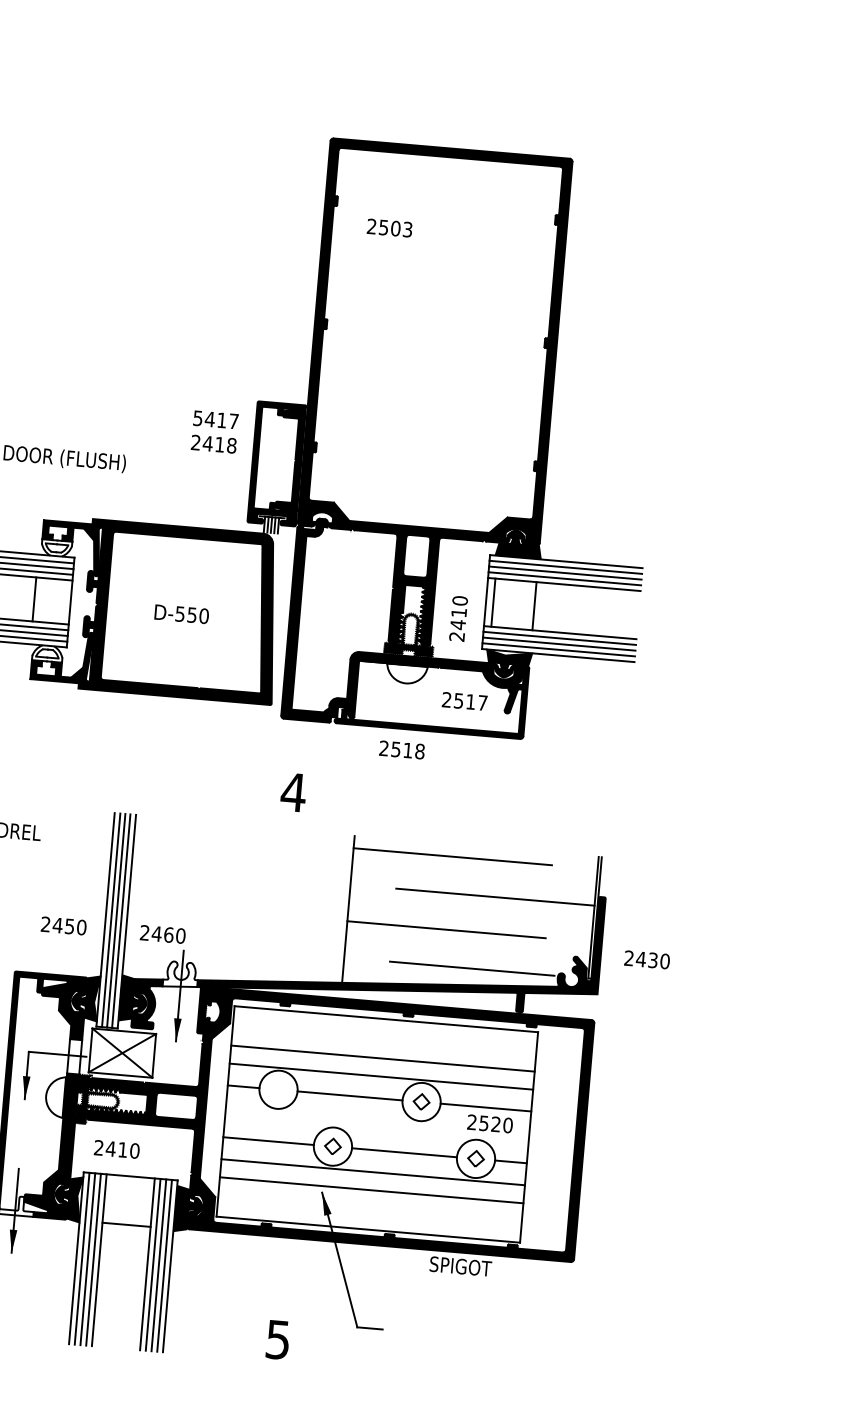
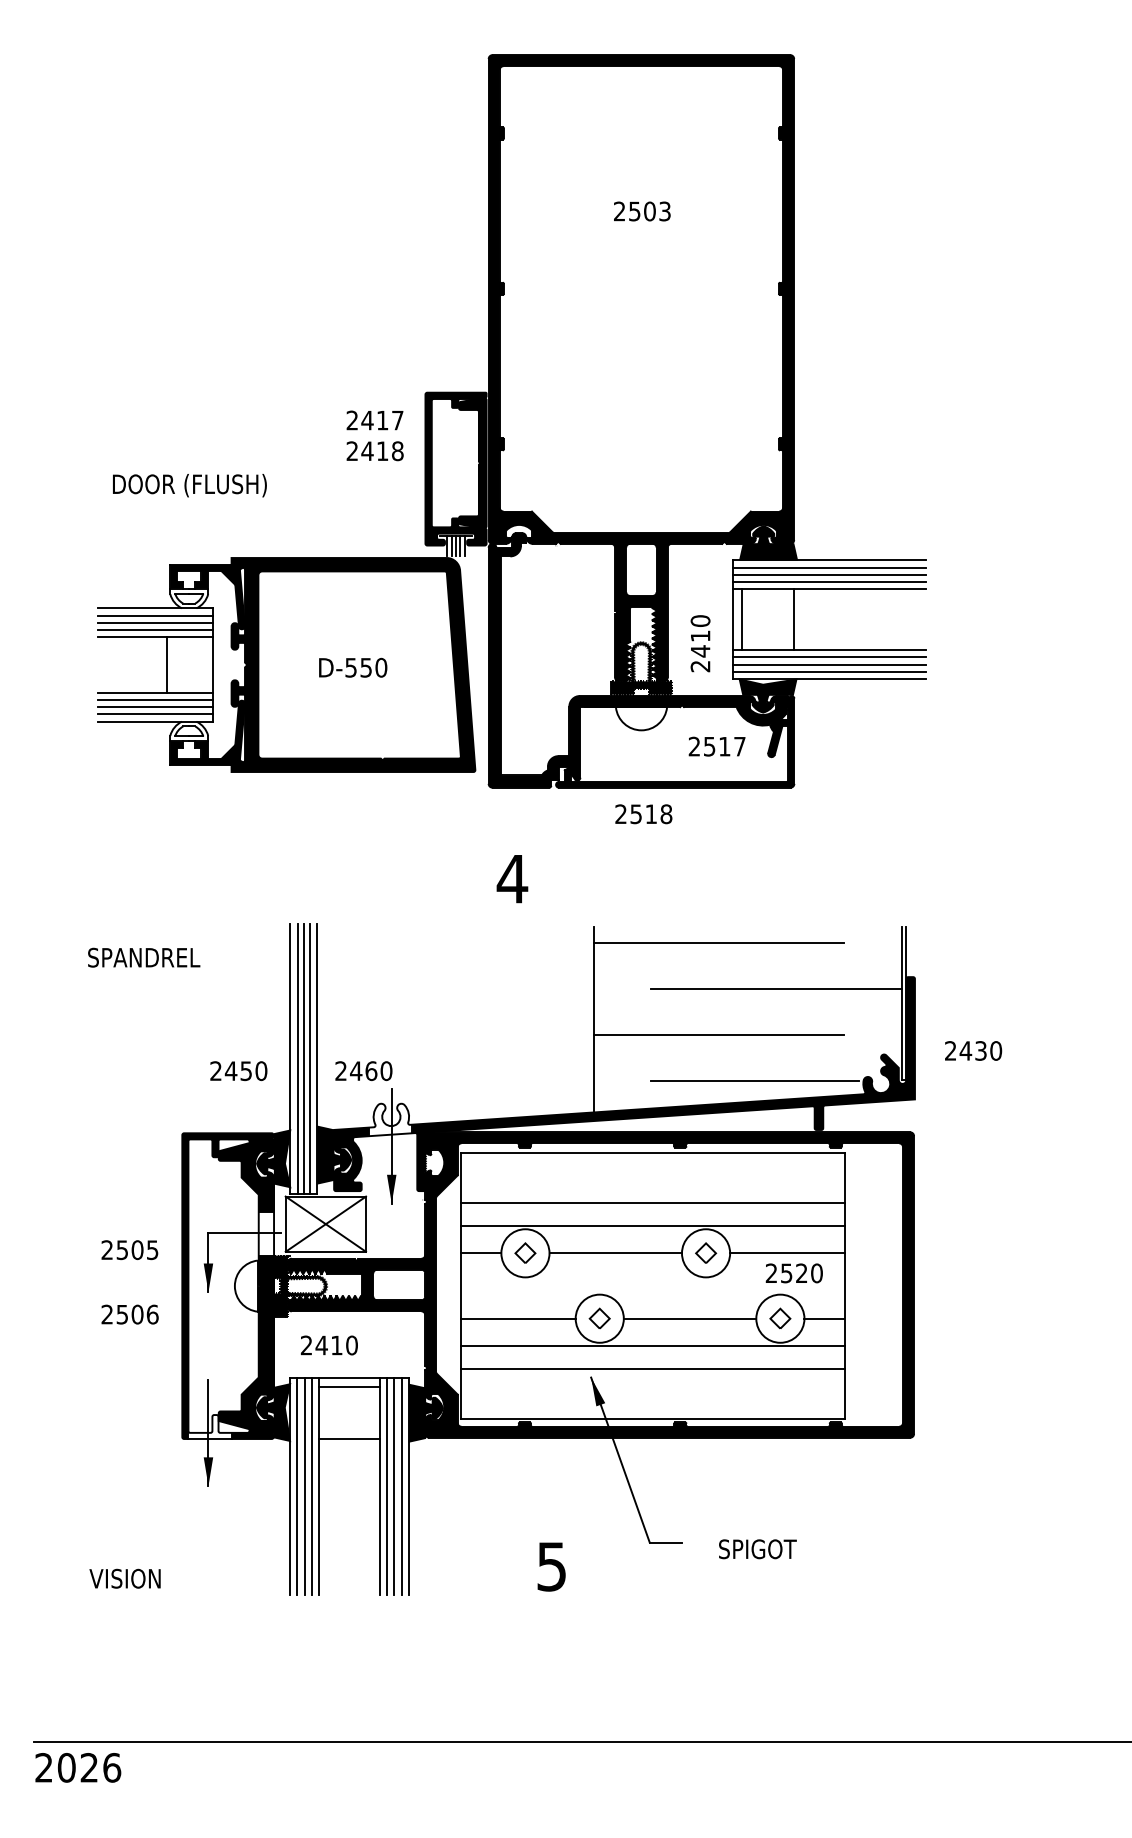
text: (389, 228) -> (642, 211), moved
text: (197, 418) -> (351, 420), 5417 -> 2417
part: (278, 1089) -> (525, 1252), added
line: (130, 1184) -> (349, 1387), added
text: (460, 1266) -> (757, 1549), moved

